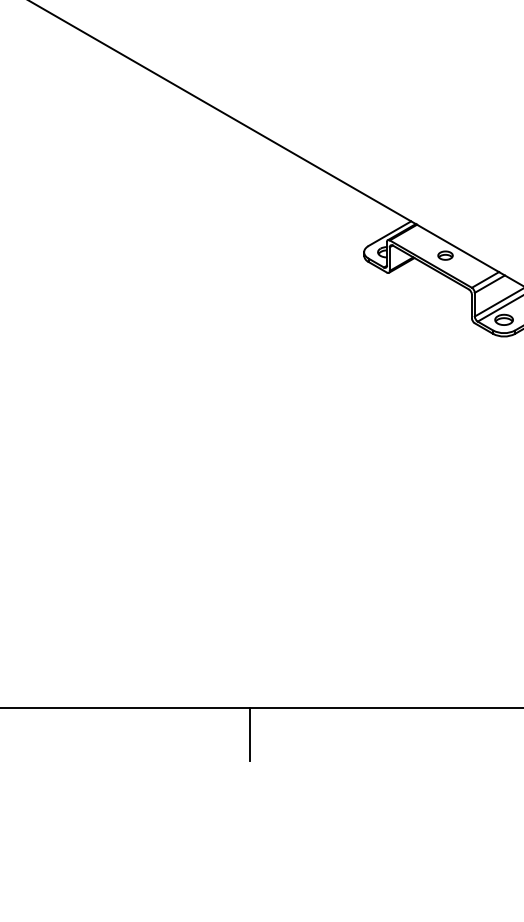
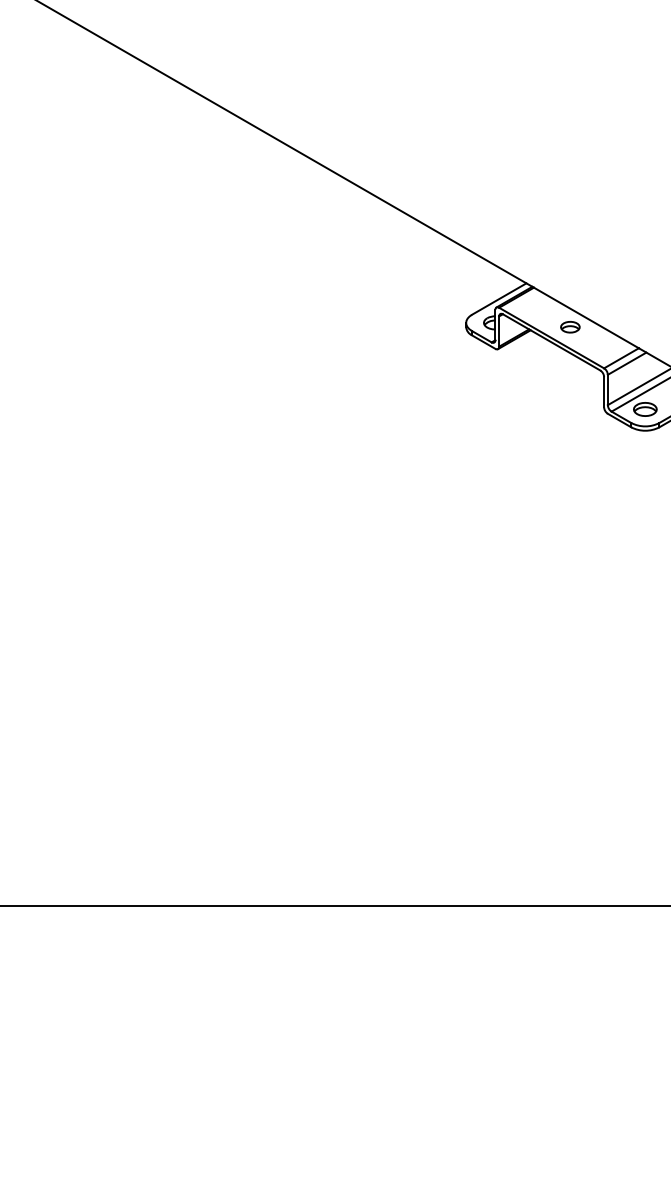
line: (250, 733) -> (320, 938), removed

